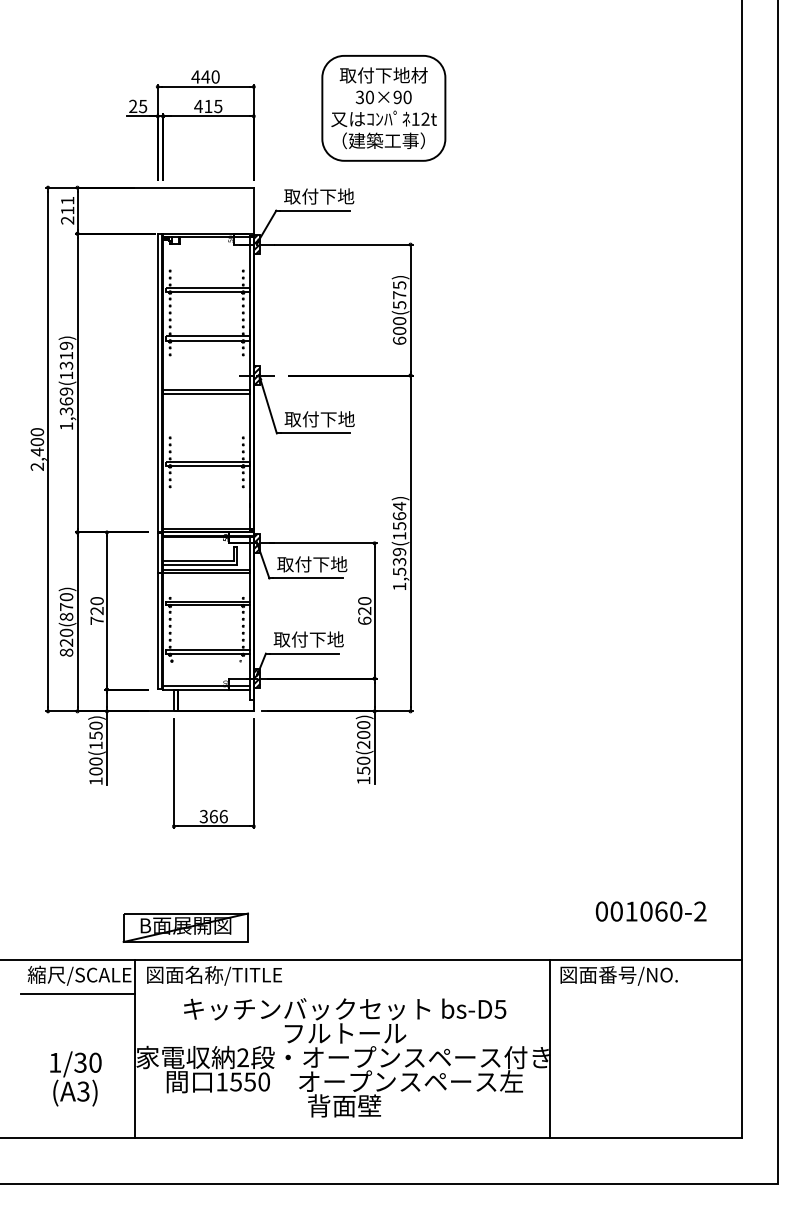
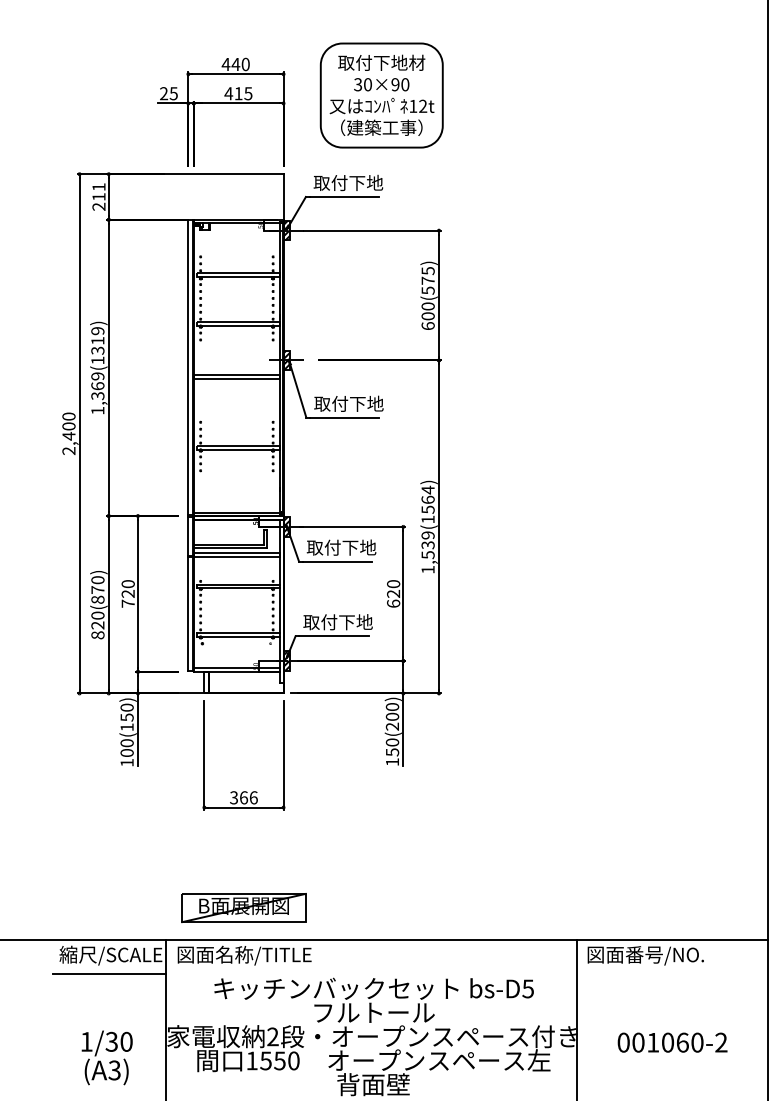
part: (383, 108) -> (381, 95), moved
text: (650, 911) -> (671, 1042), moved
part: (185, 927) -> (243, 907), moved

